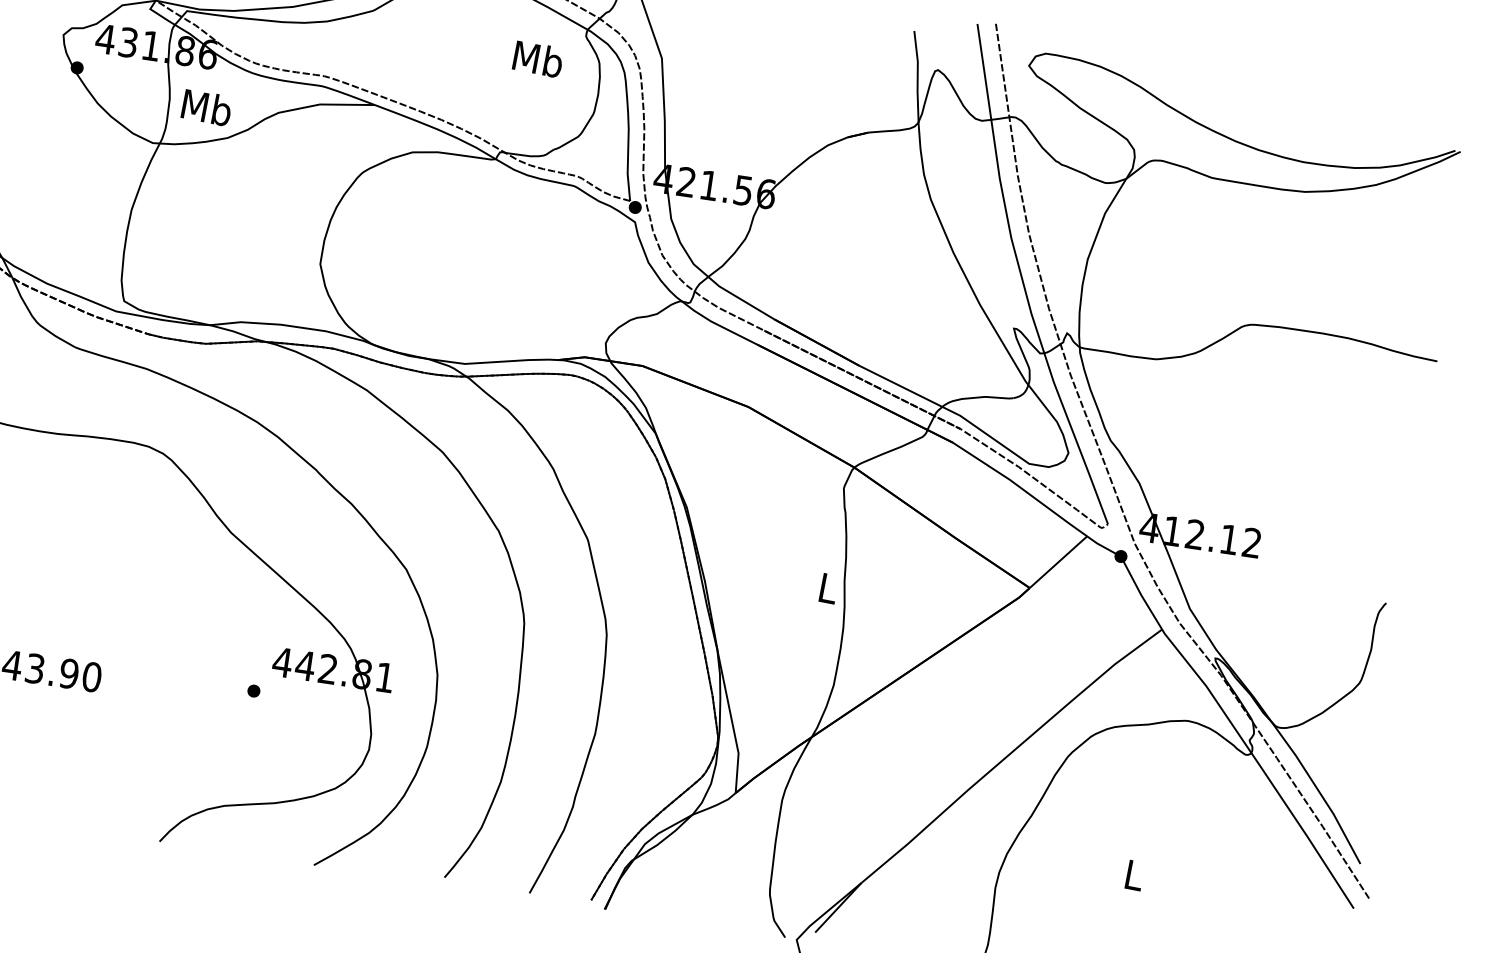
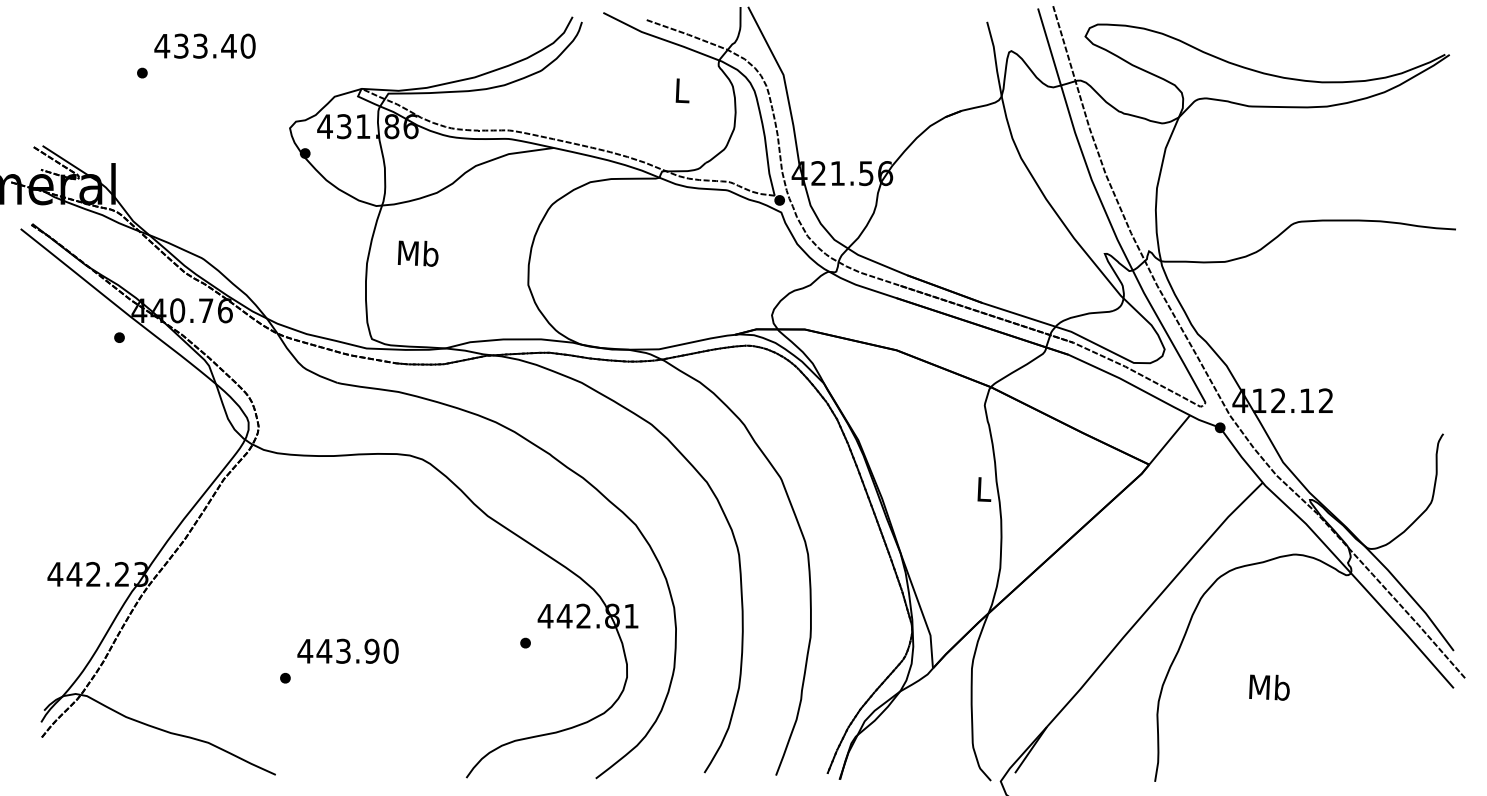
text: (537, 58) -> (681, 90), Mb -> L
text: (205, 107) -> (417, 253), moved
text: (1134, 875) -> (1269, 687), L -> Mb

